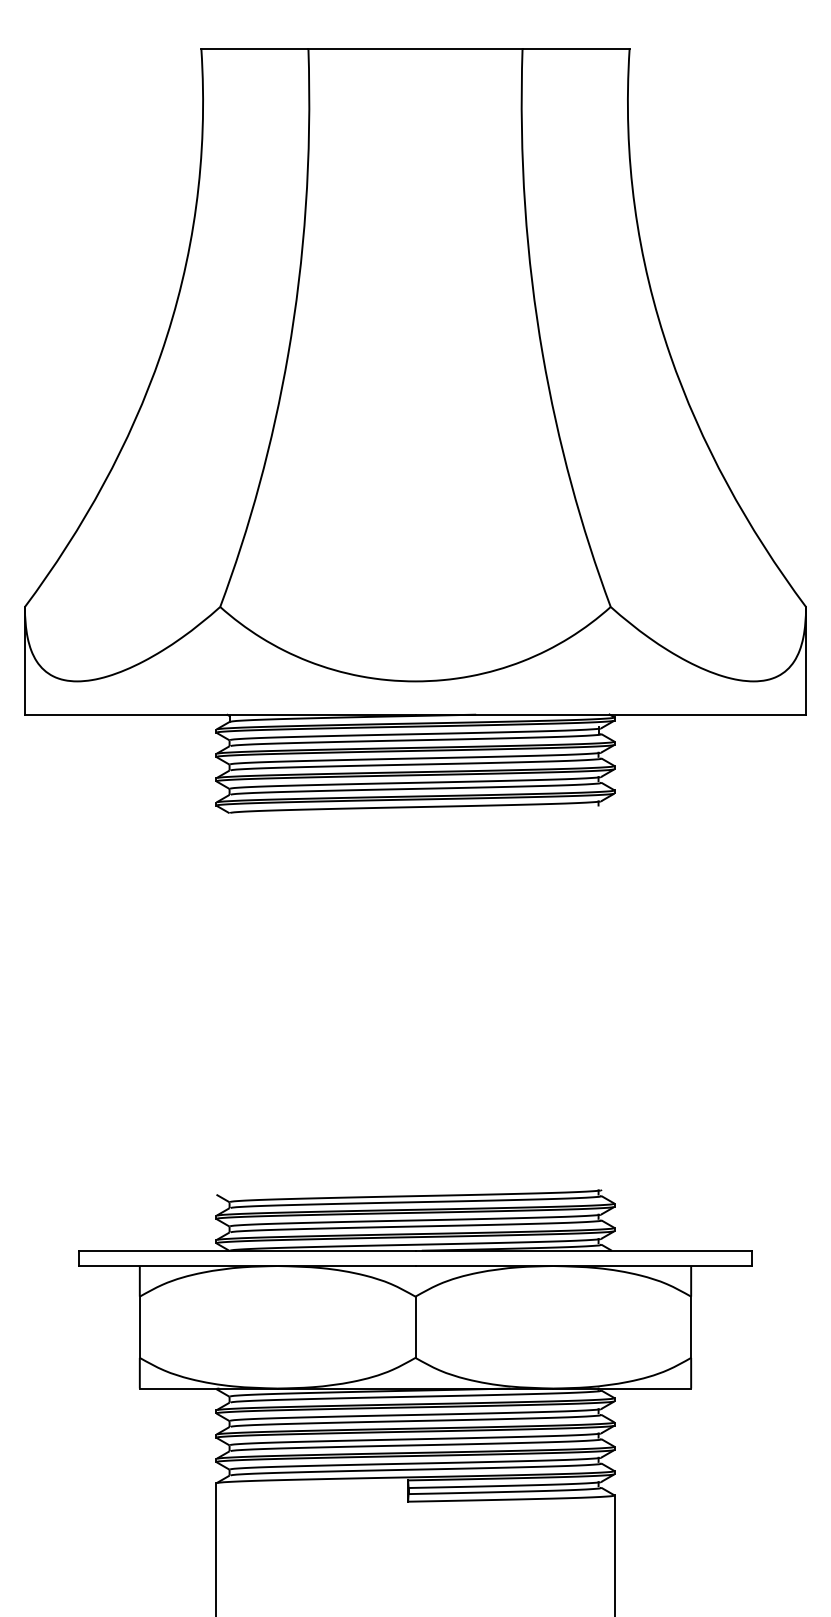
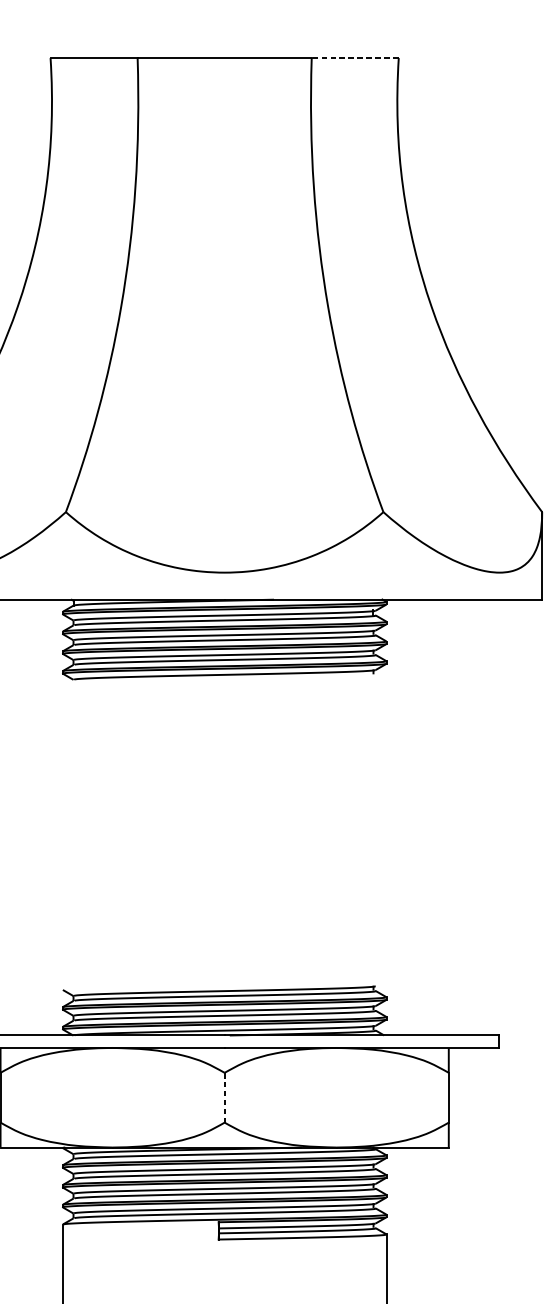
line: (576, 48) -> (355, 58), solid -> dashed
line: (415, 1327) -> (224, 1097), solid -> dashed

